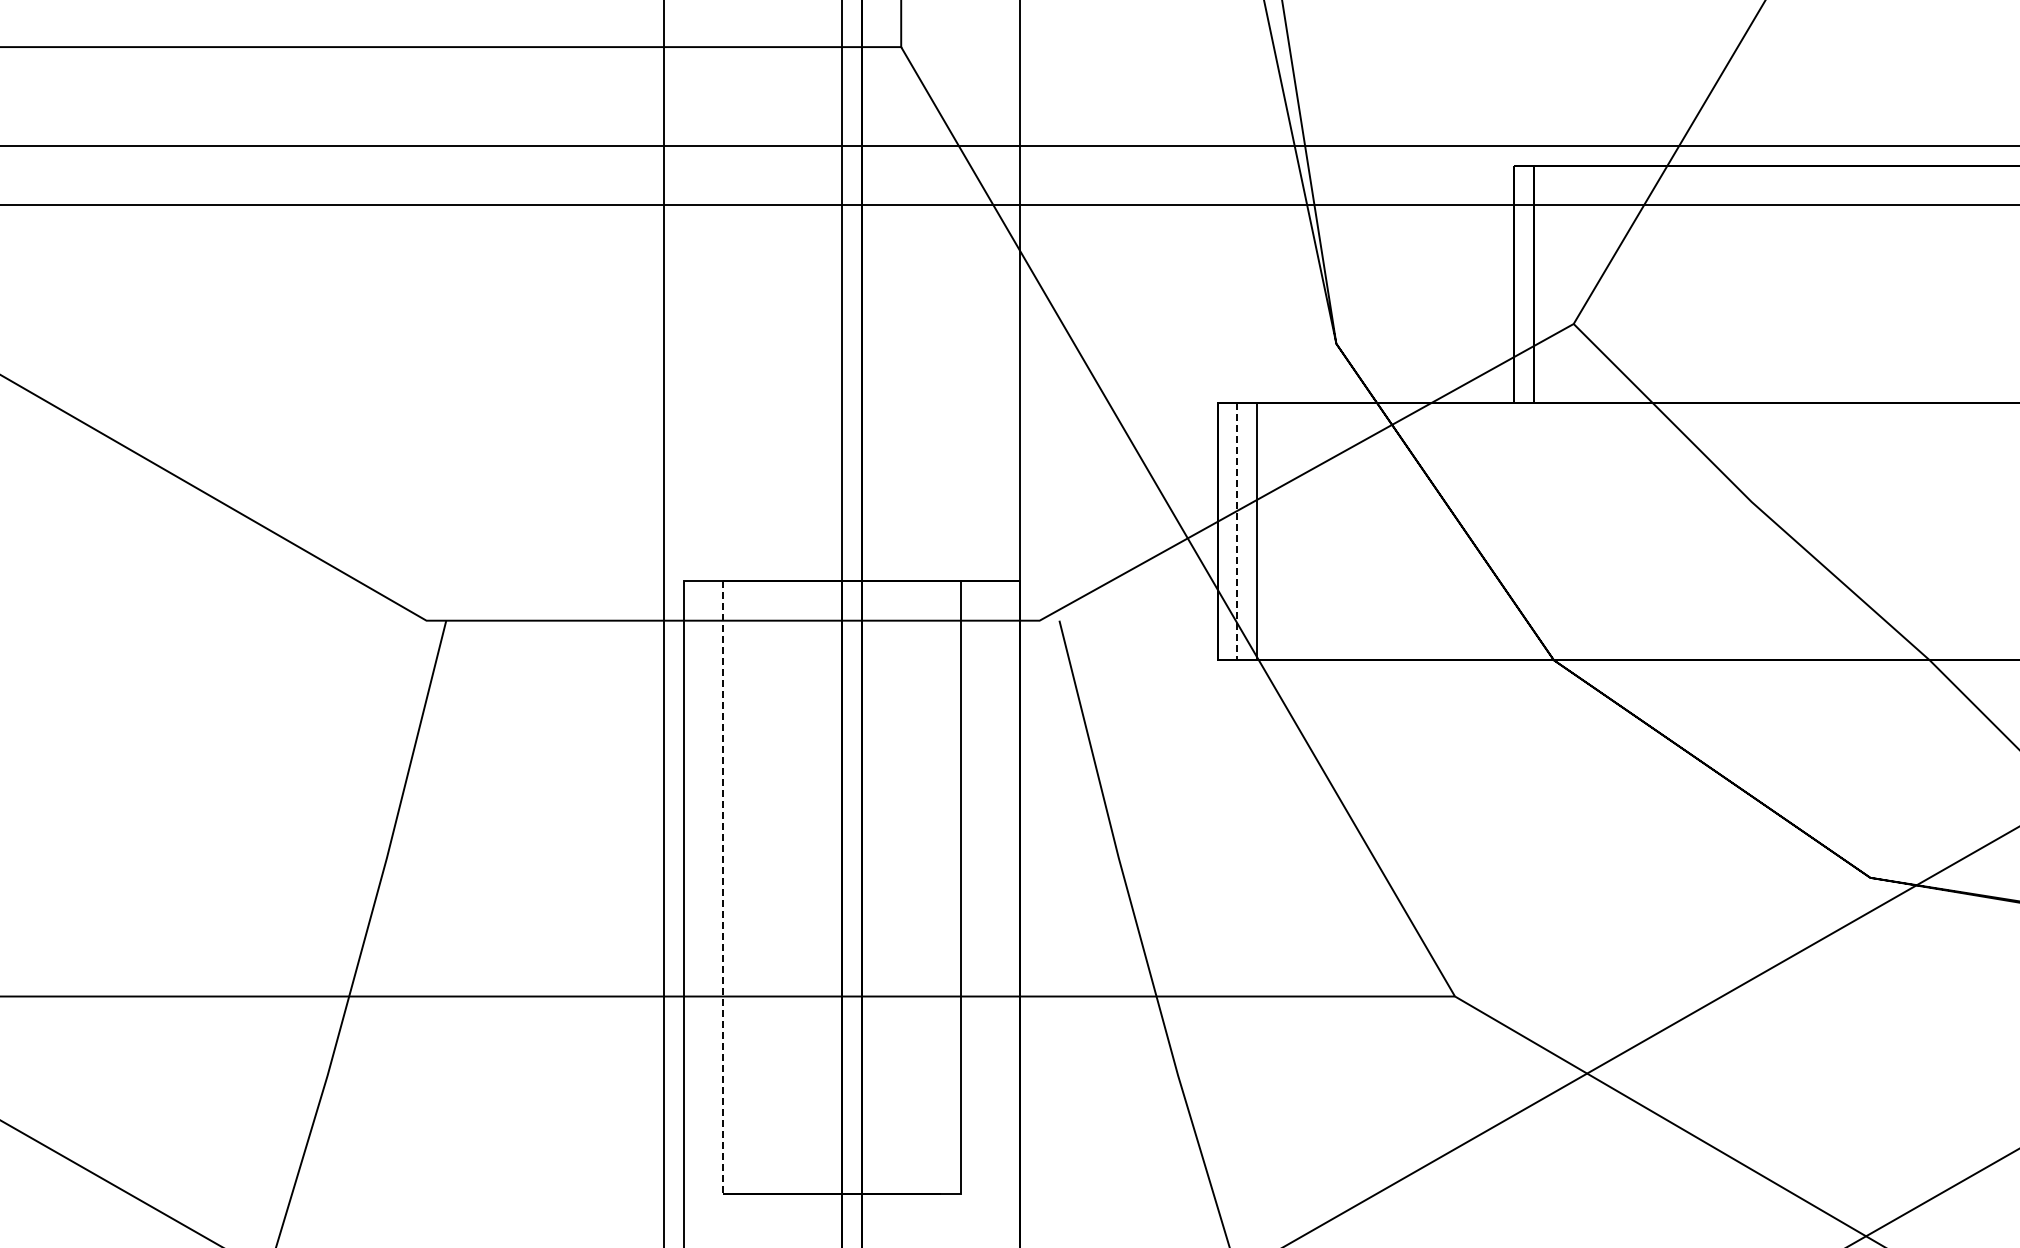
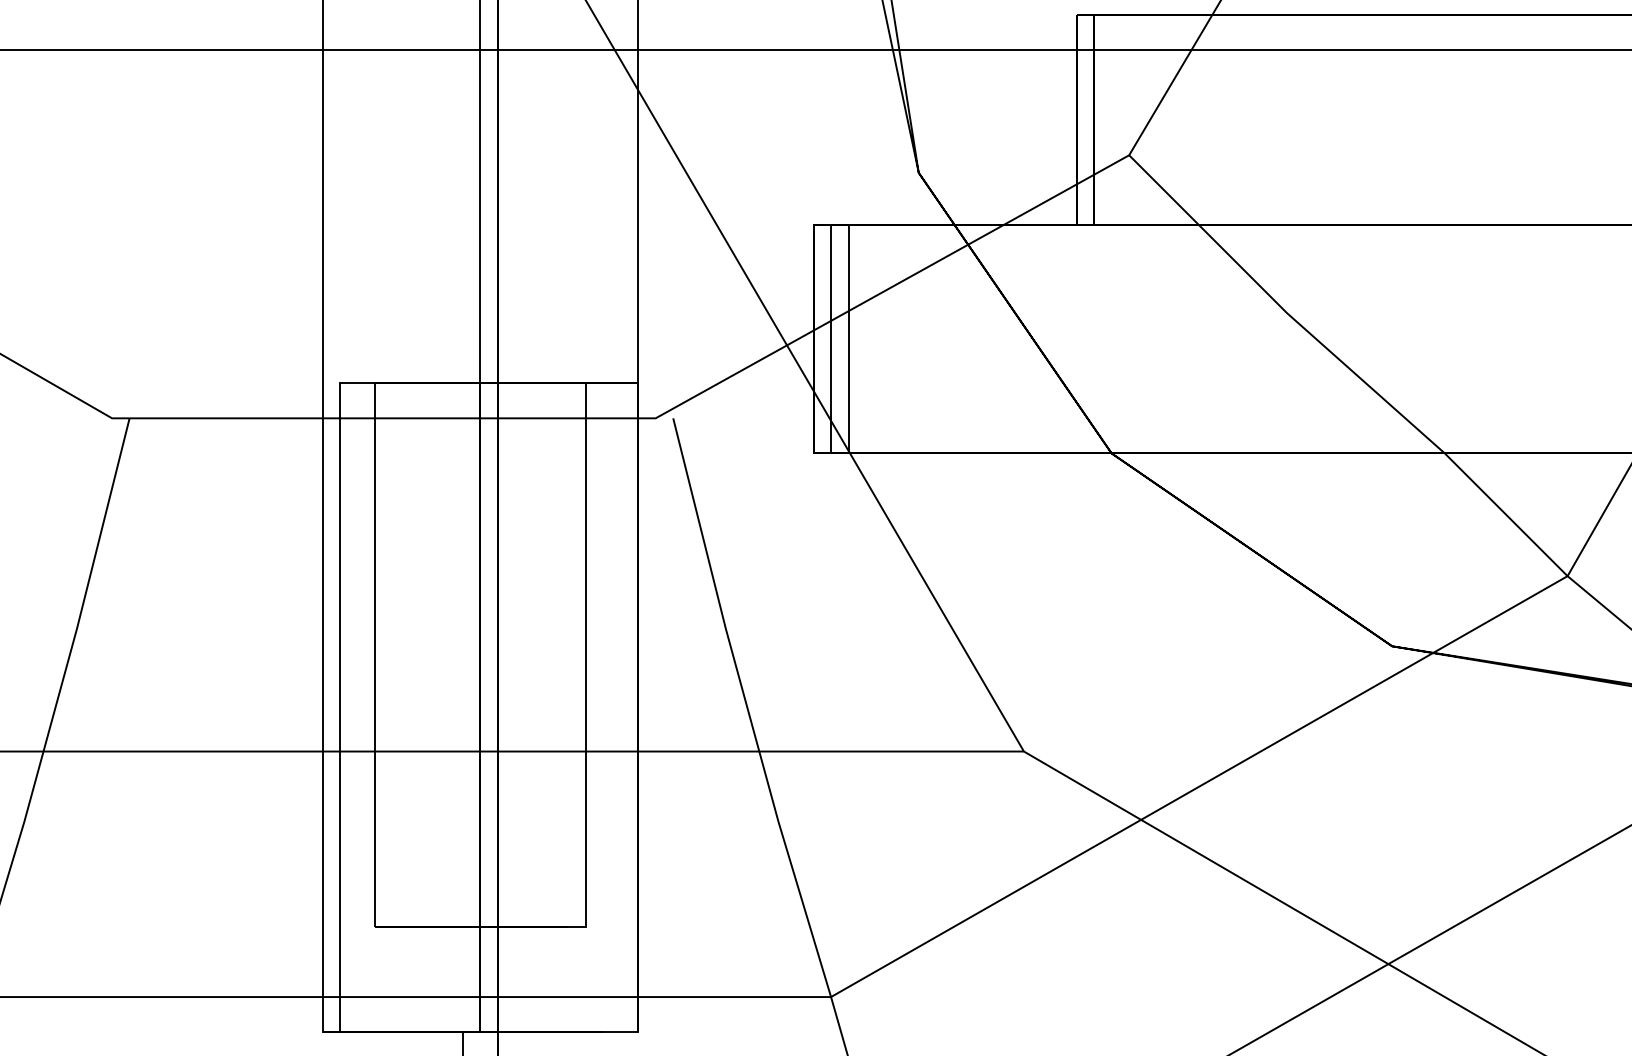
line: (1237, 531) -> (831, 339), dashed -> solid
line: (723, 887) -> (375, 654), dashed -> solid

